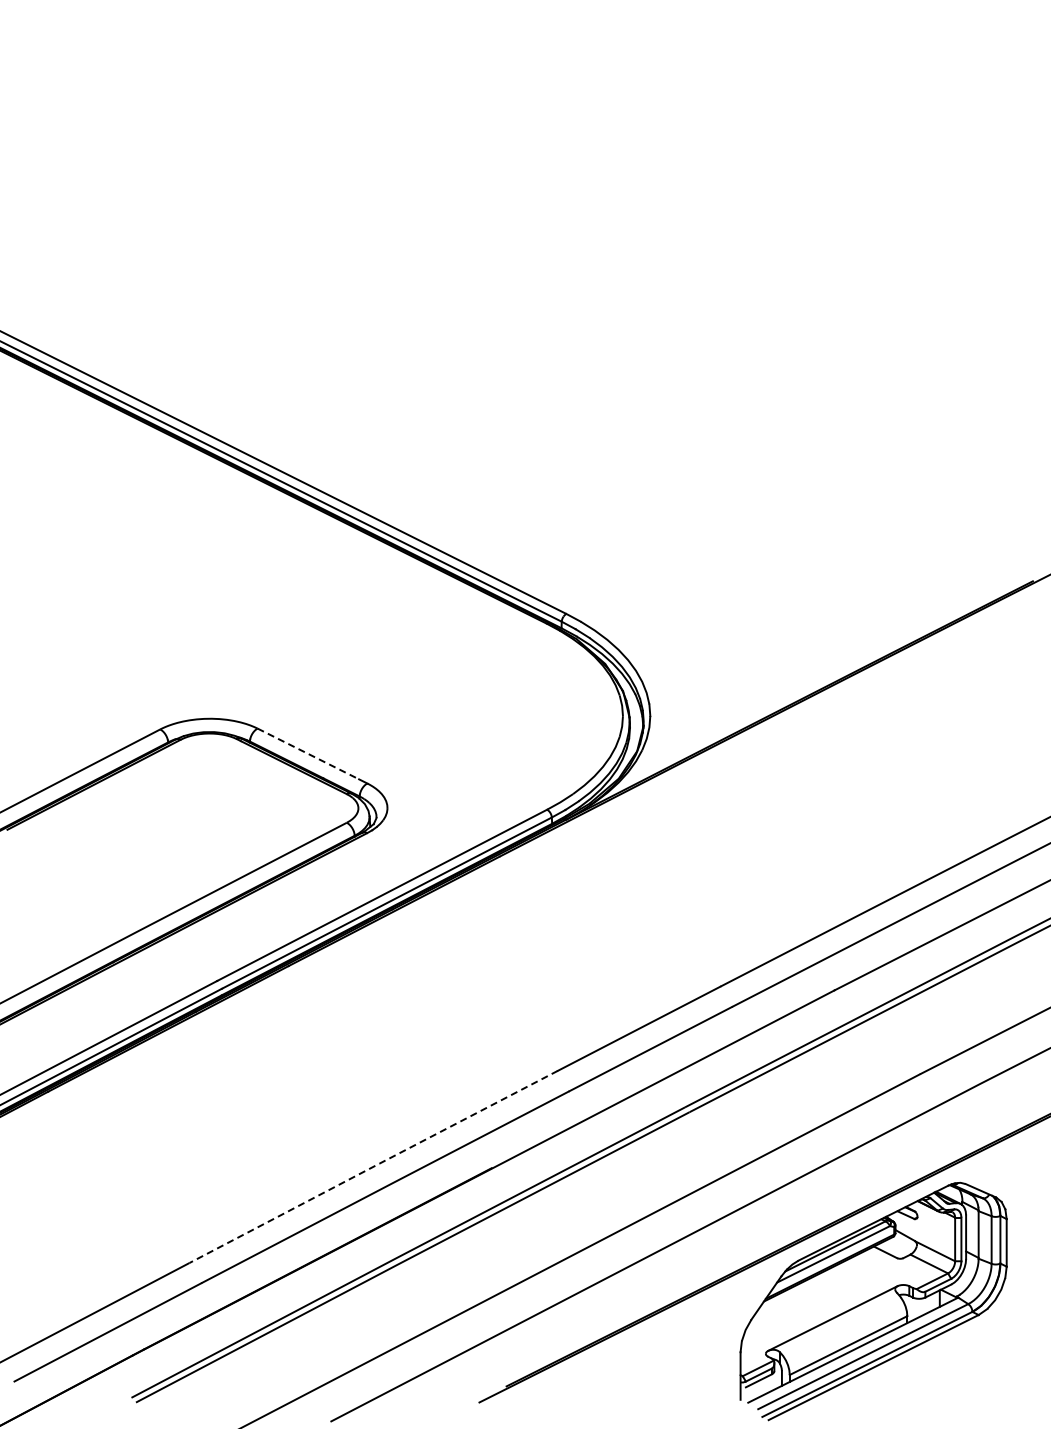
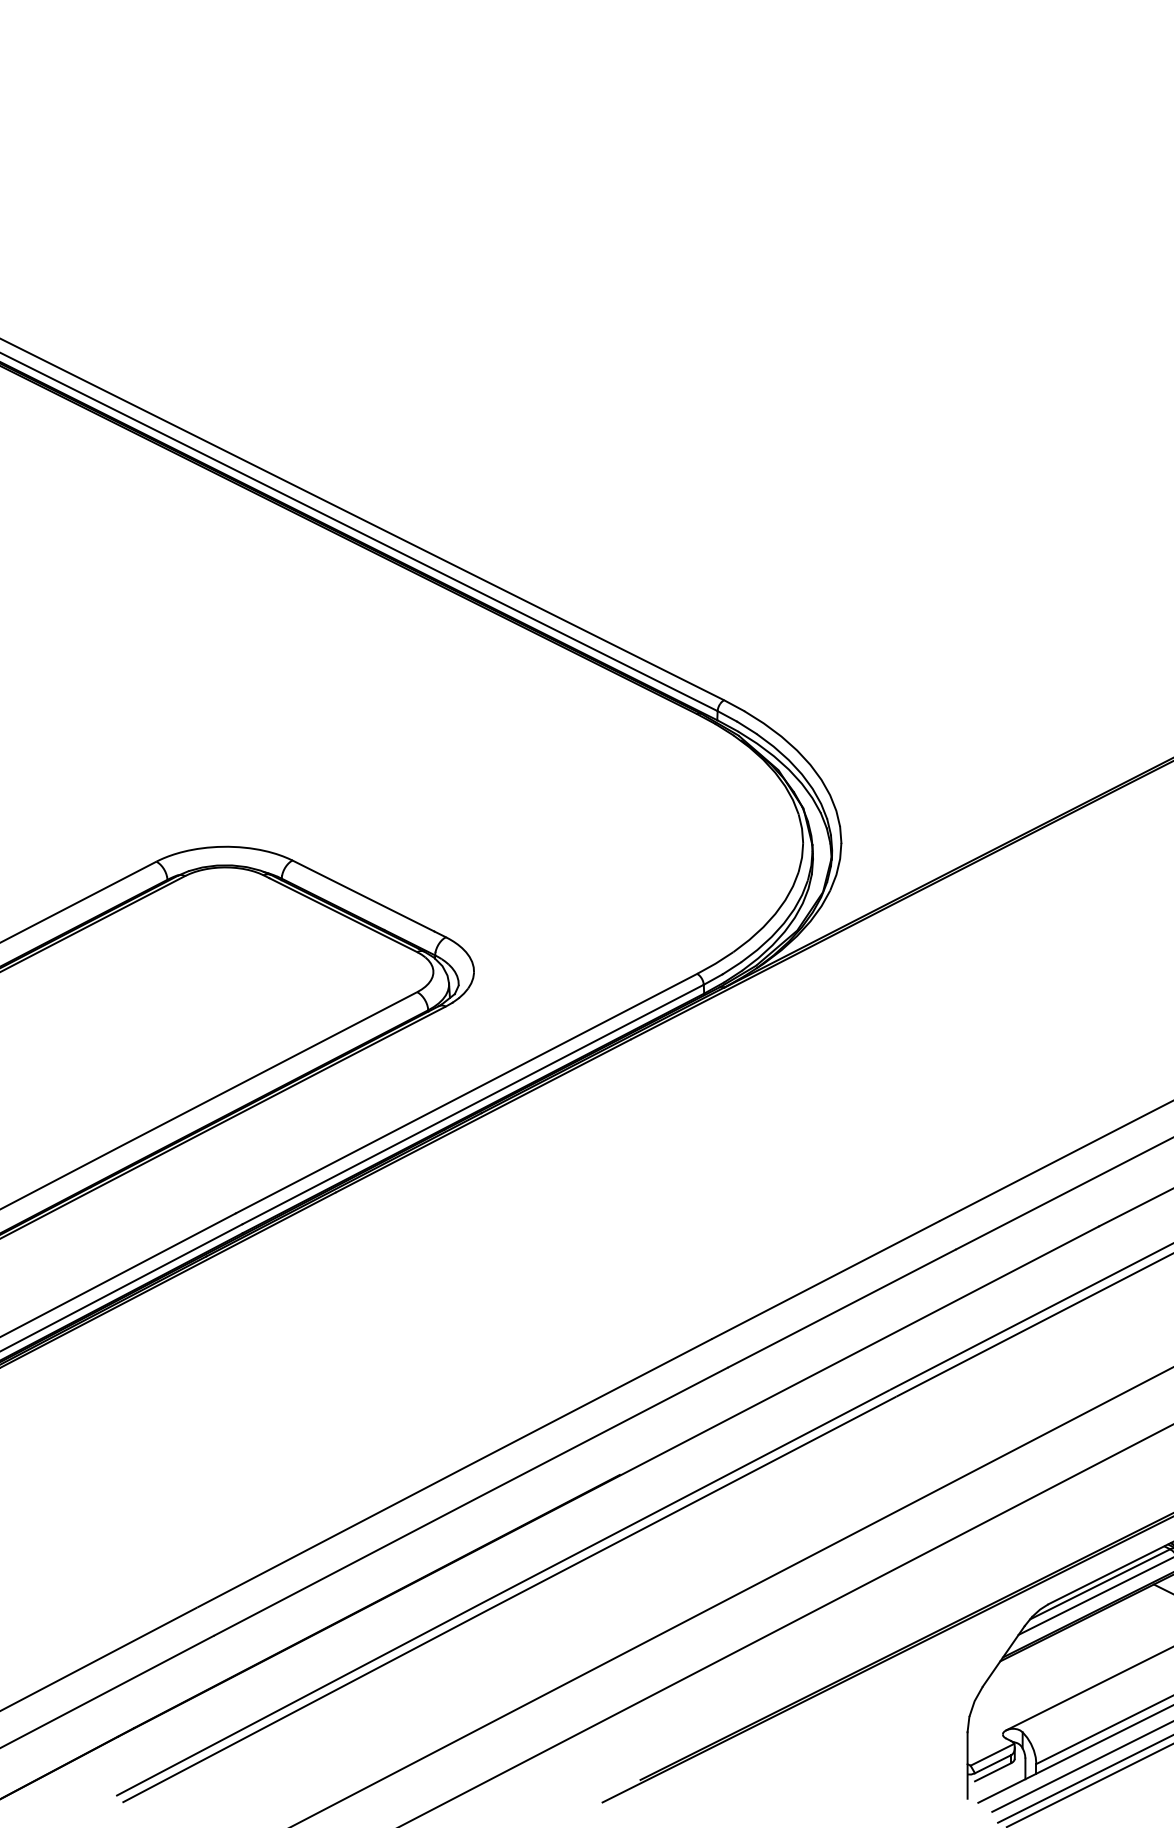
line: (308, 753) -> (363, 895), dashed -> solid
line: (373, 1166) -> (454, 1472), dashed -> solid

